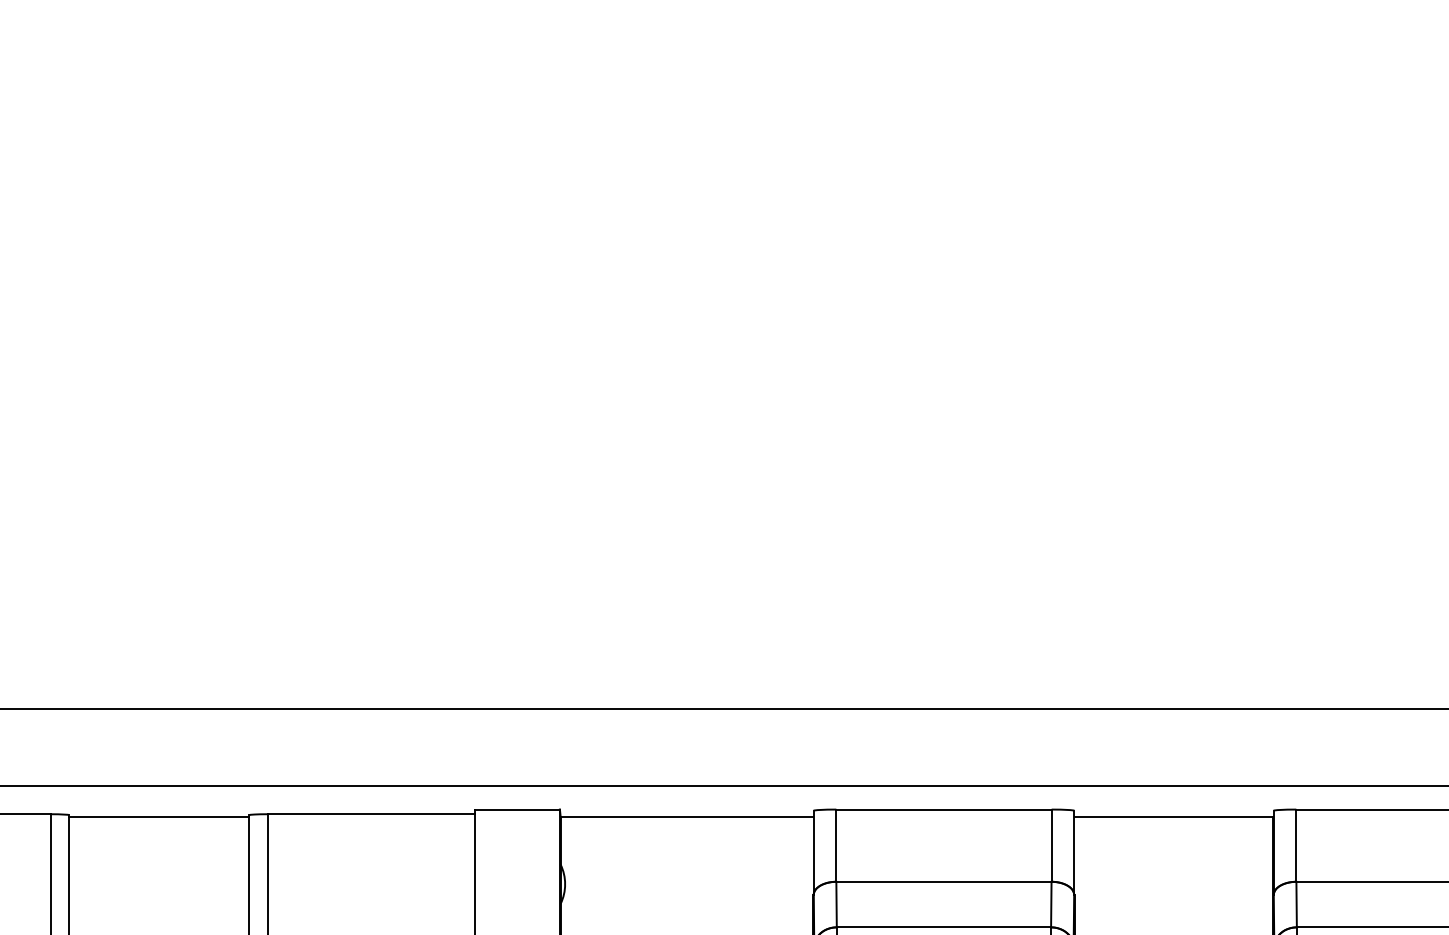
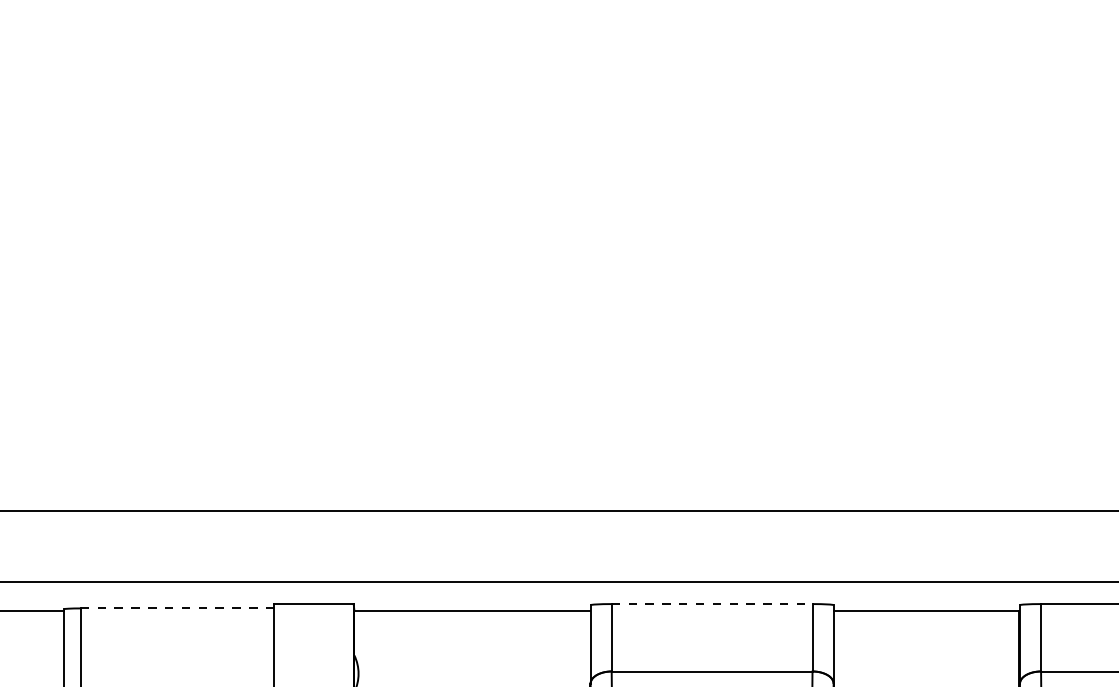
line: (943, 809) -> (711, 604), solid -> dashed
line: (371, 814) -> (177, 608), solid -> dashed

